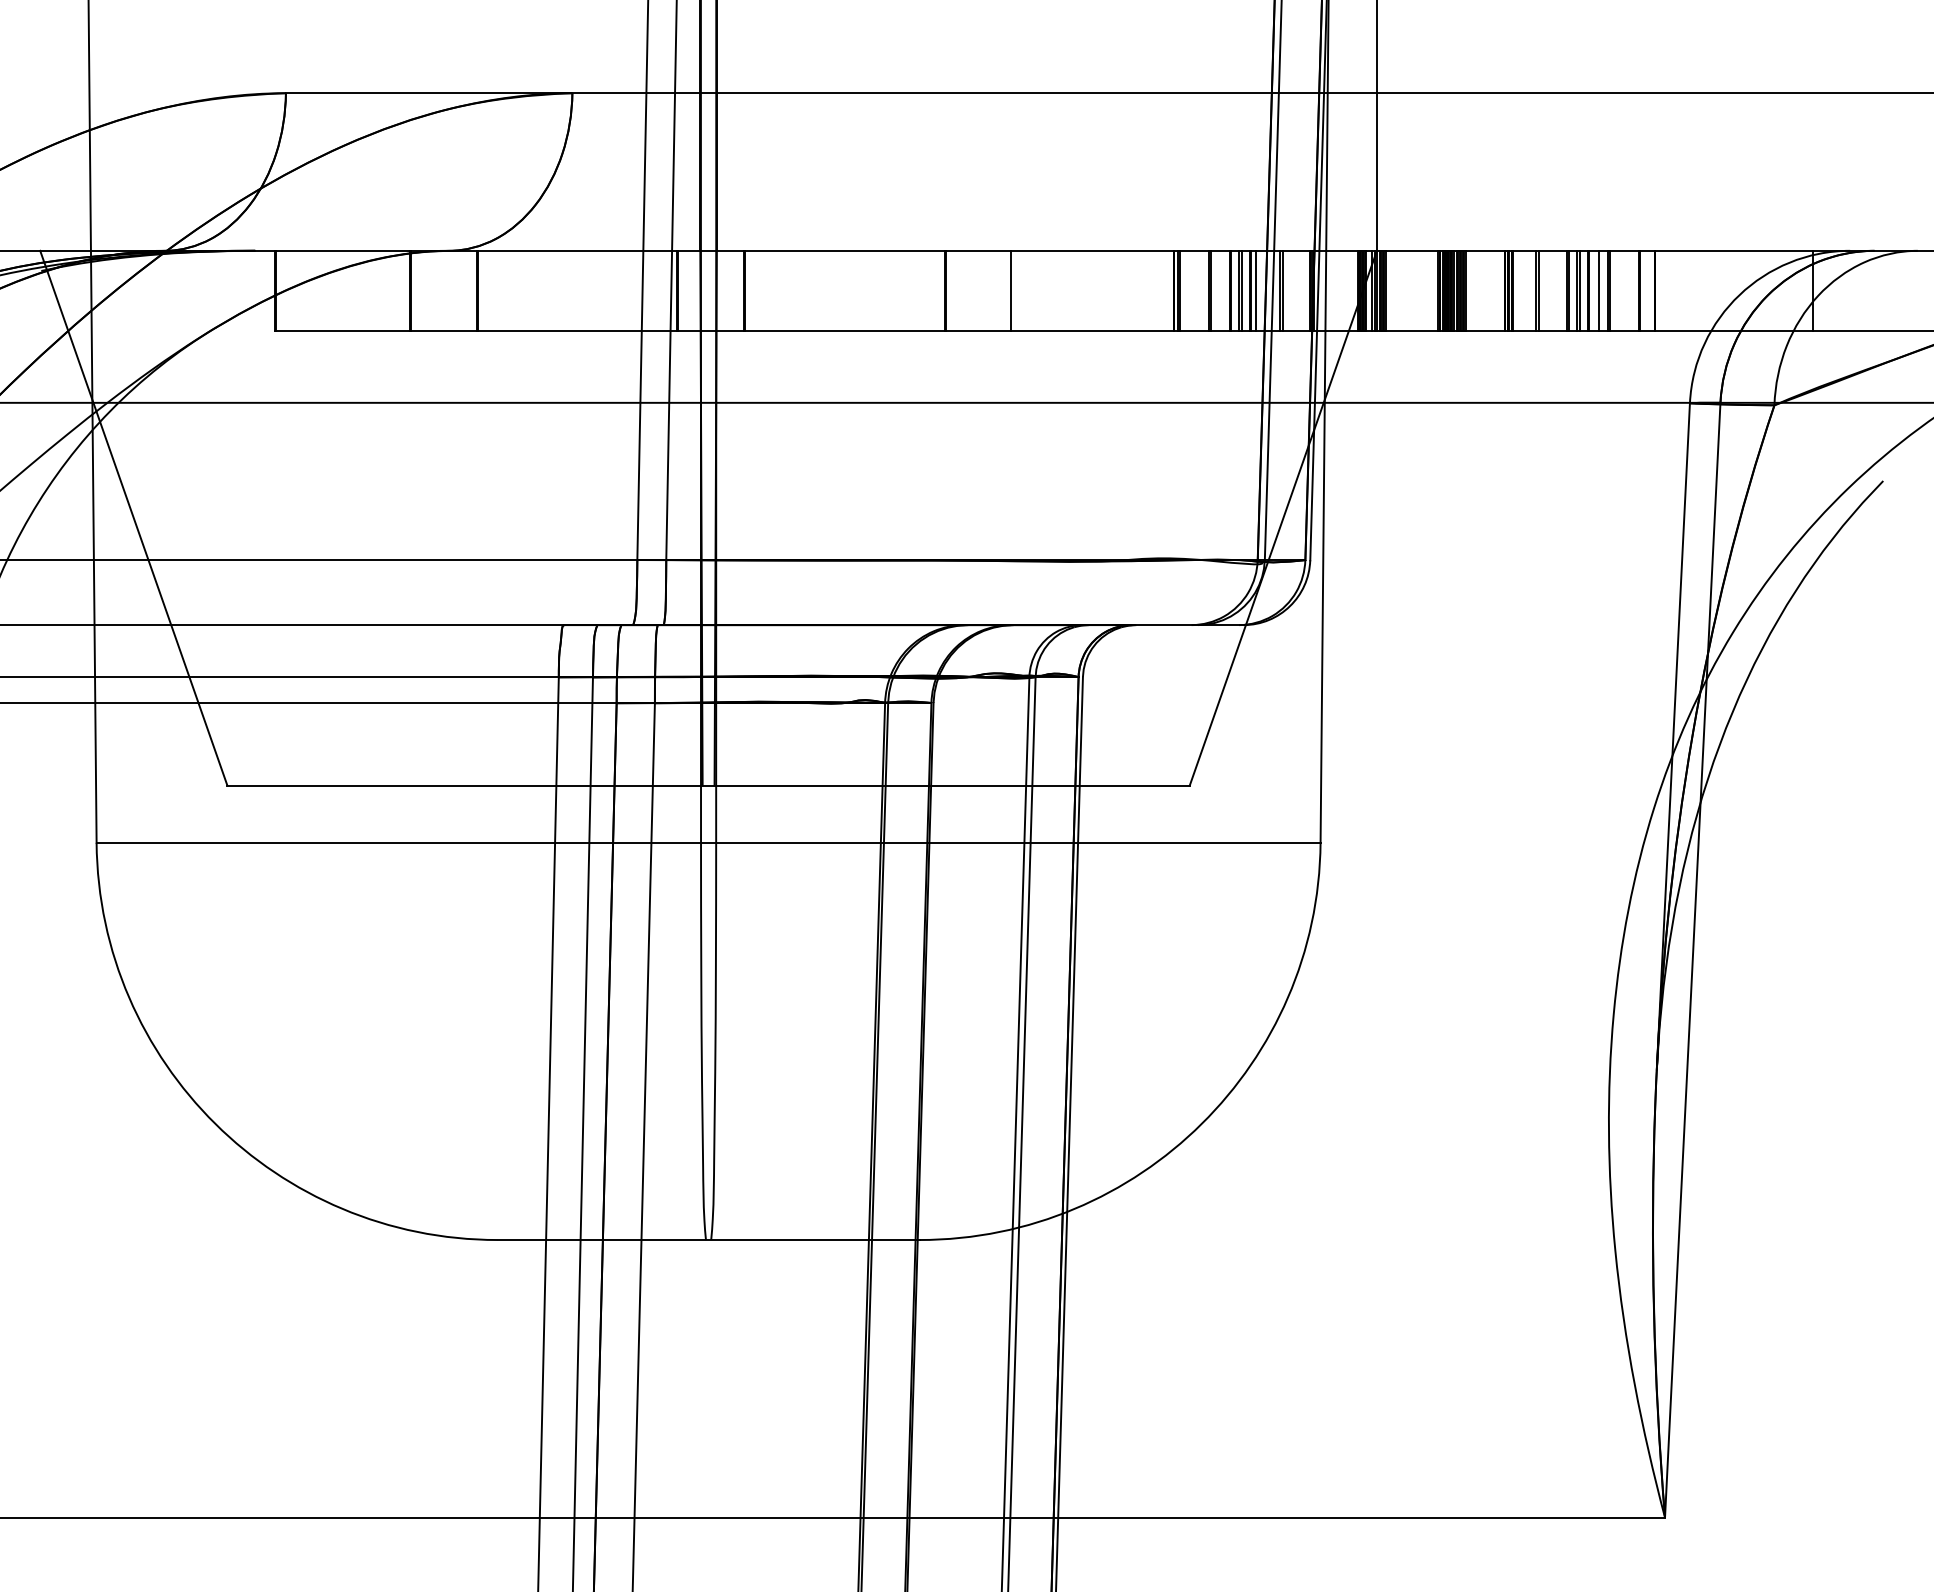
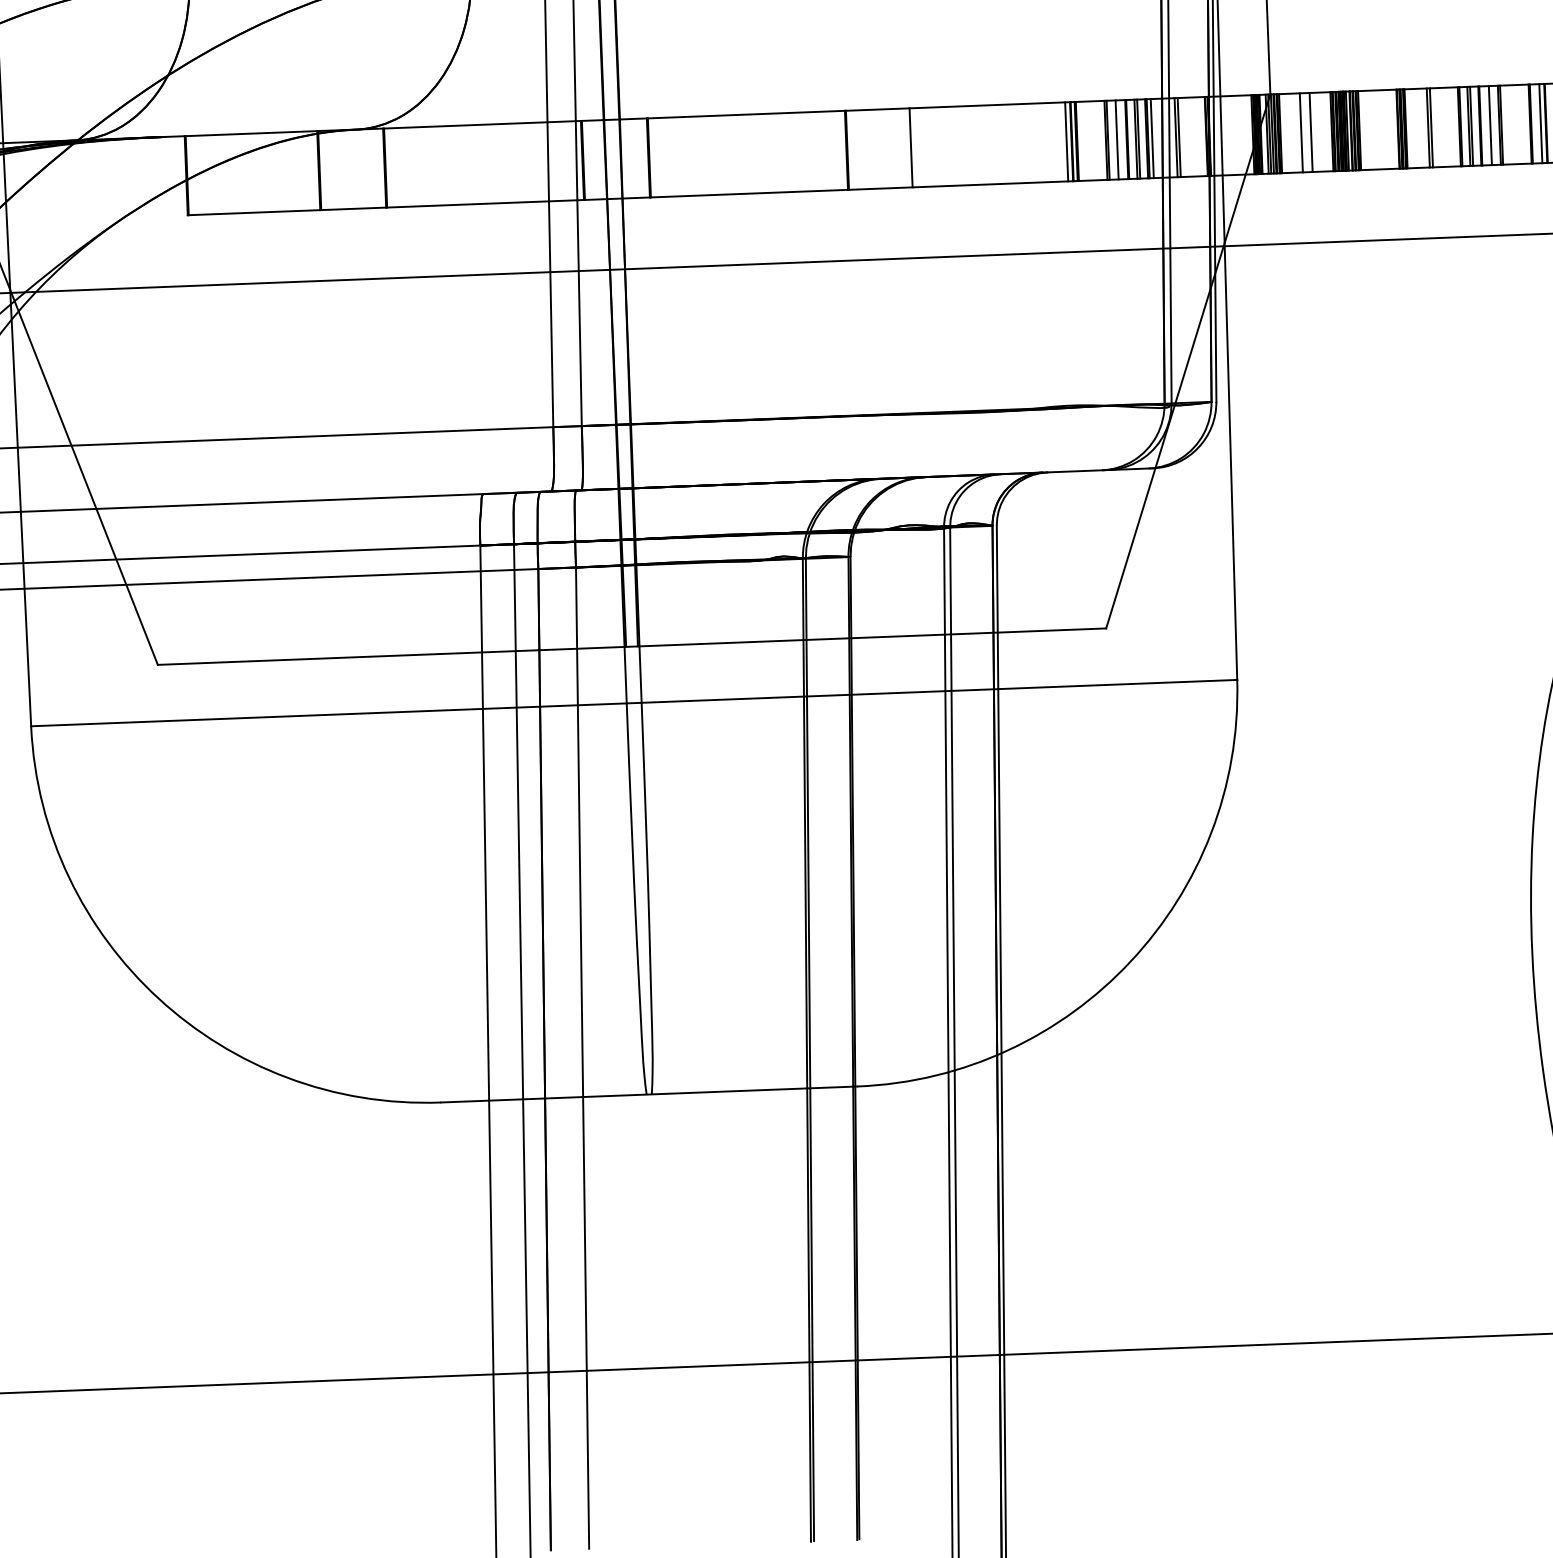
line: (1168, 290) -> (1066, 141), added
line: (1219, 290) -> (1116, 139), added
line: (1406, 290) -> (1300, 132), added
line: (1416, 290) -> (1310, 132), added
line: (1649, 290) -> (1540, 123), added

